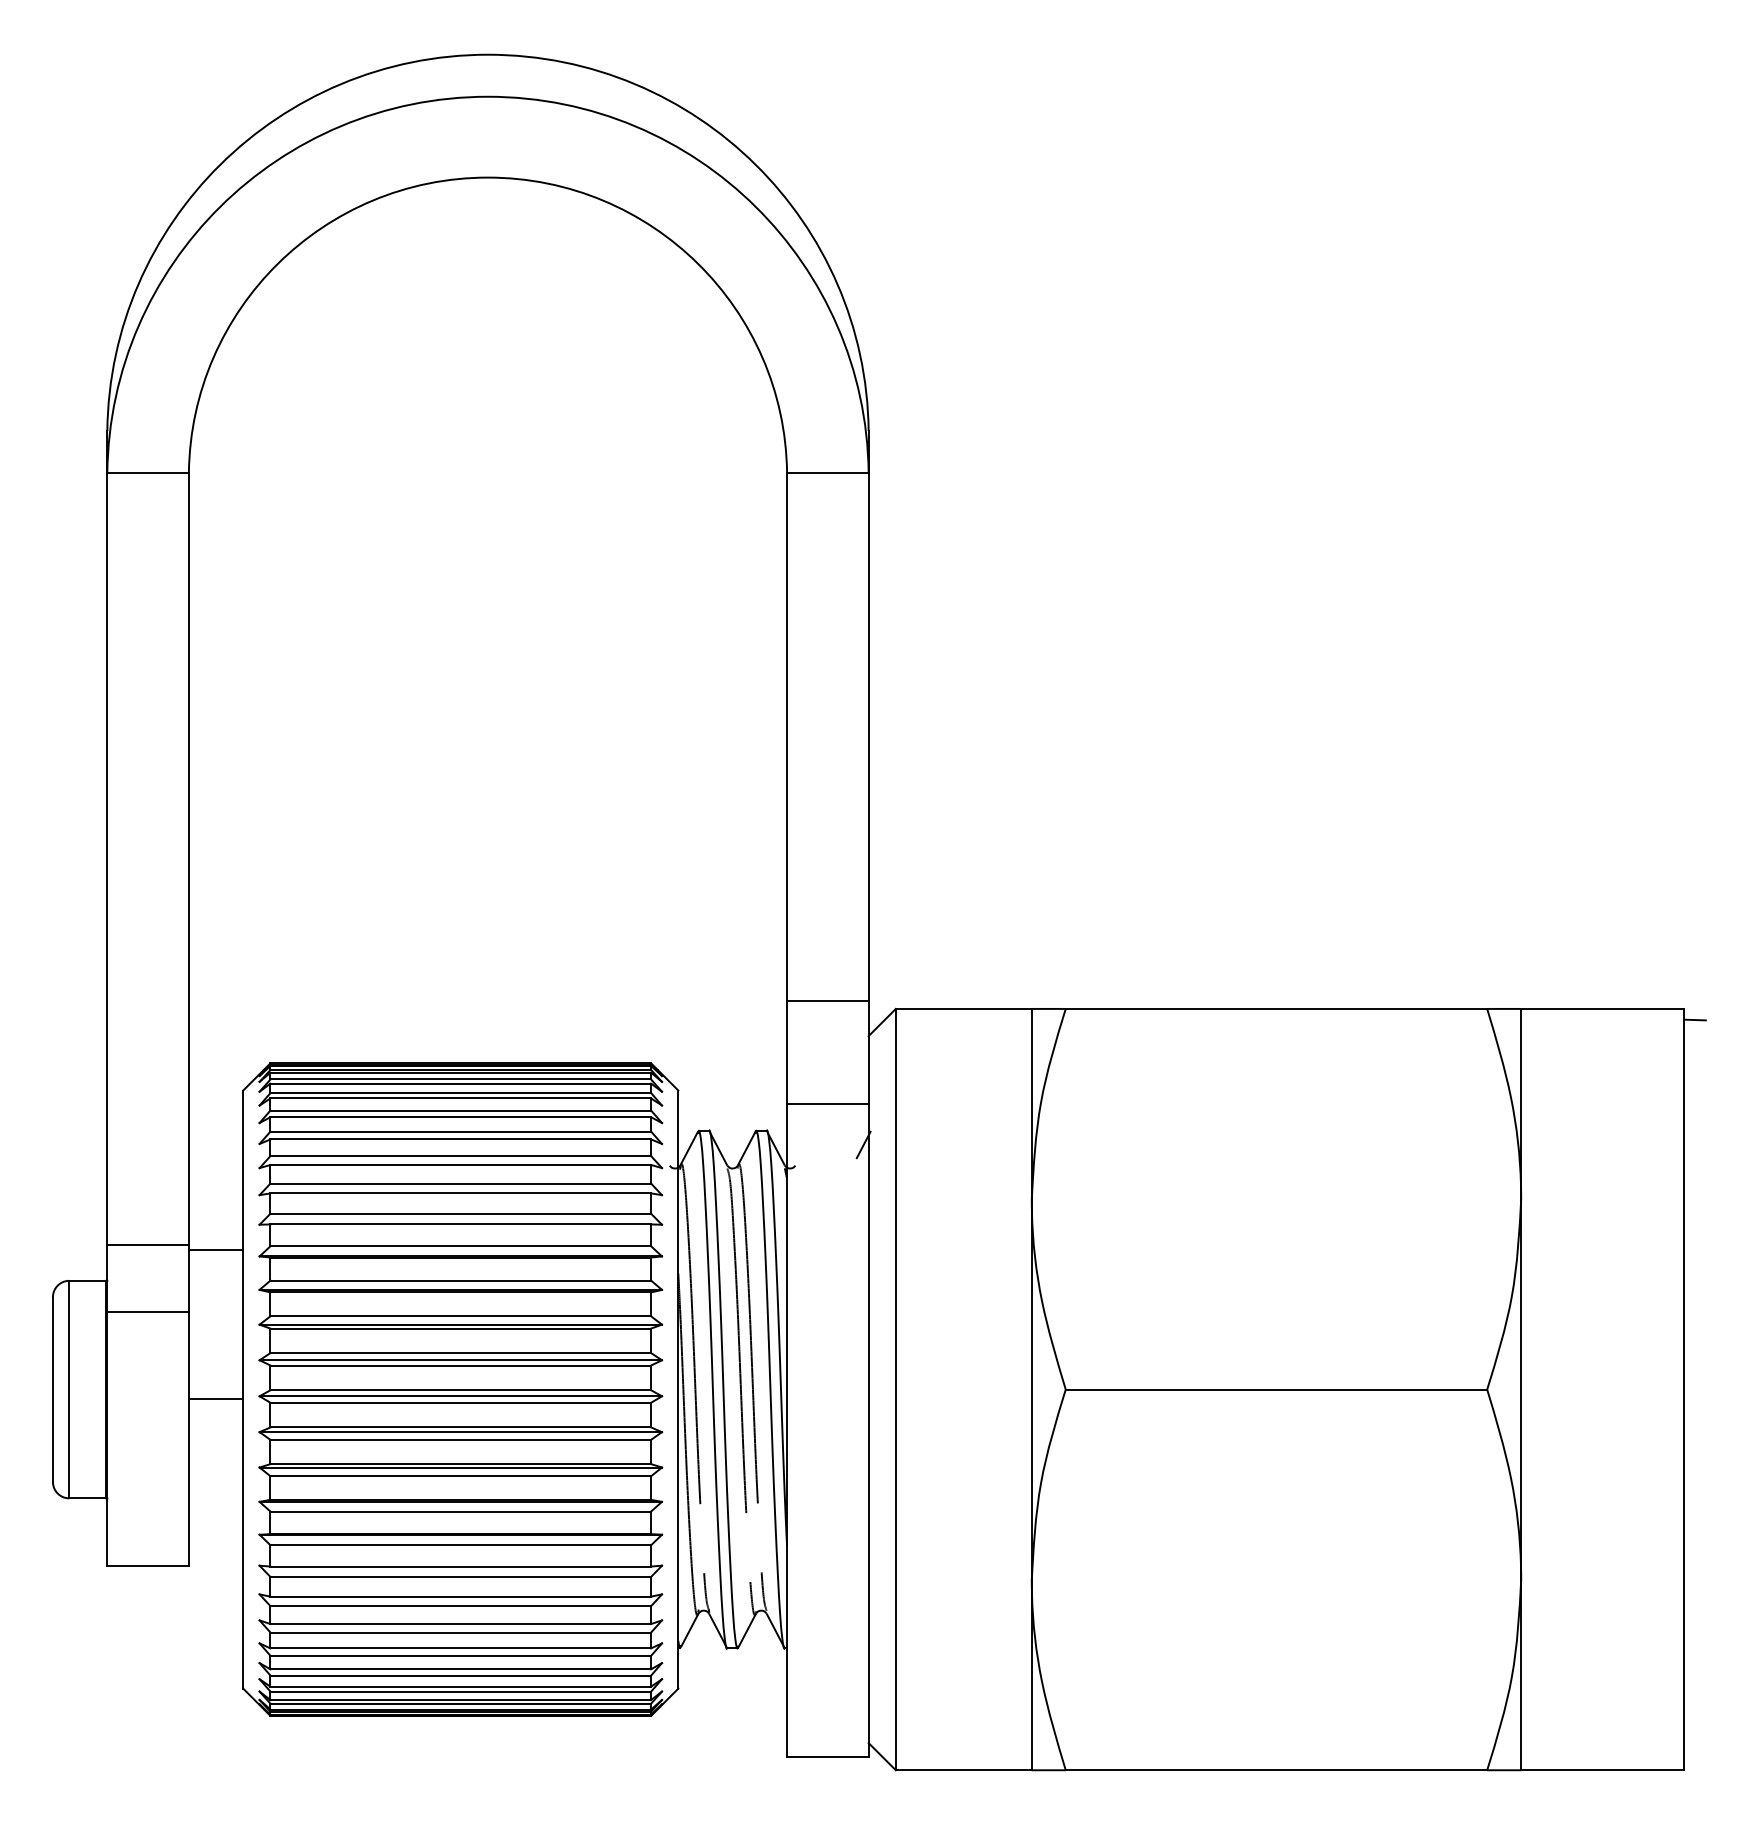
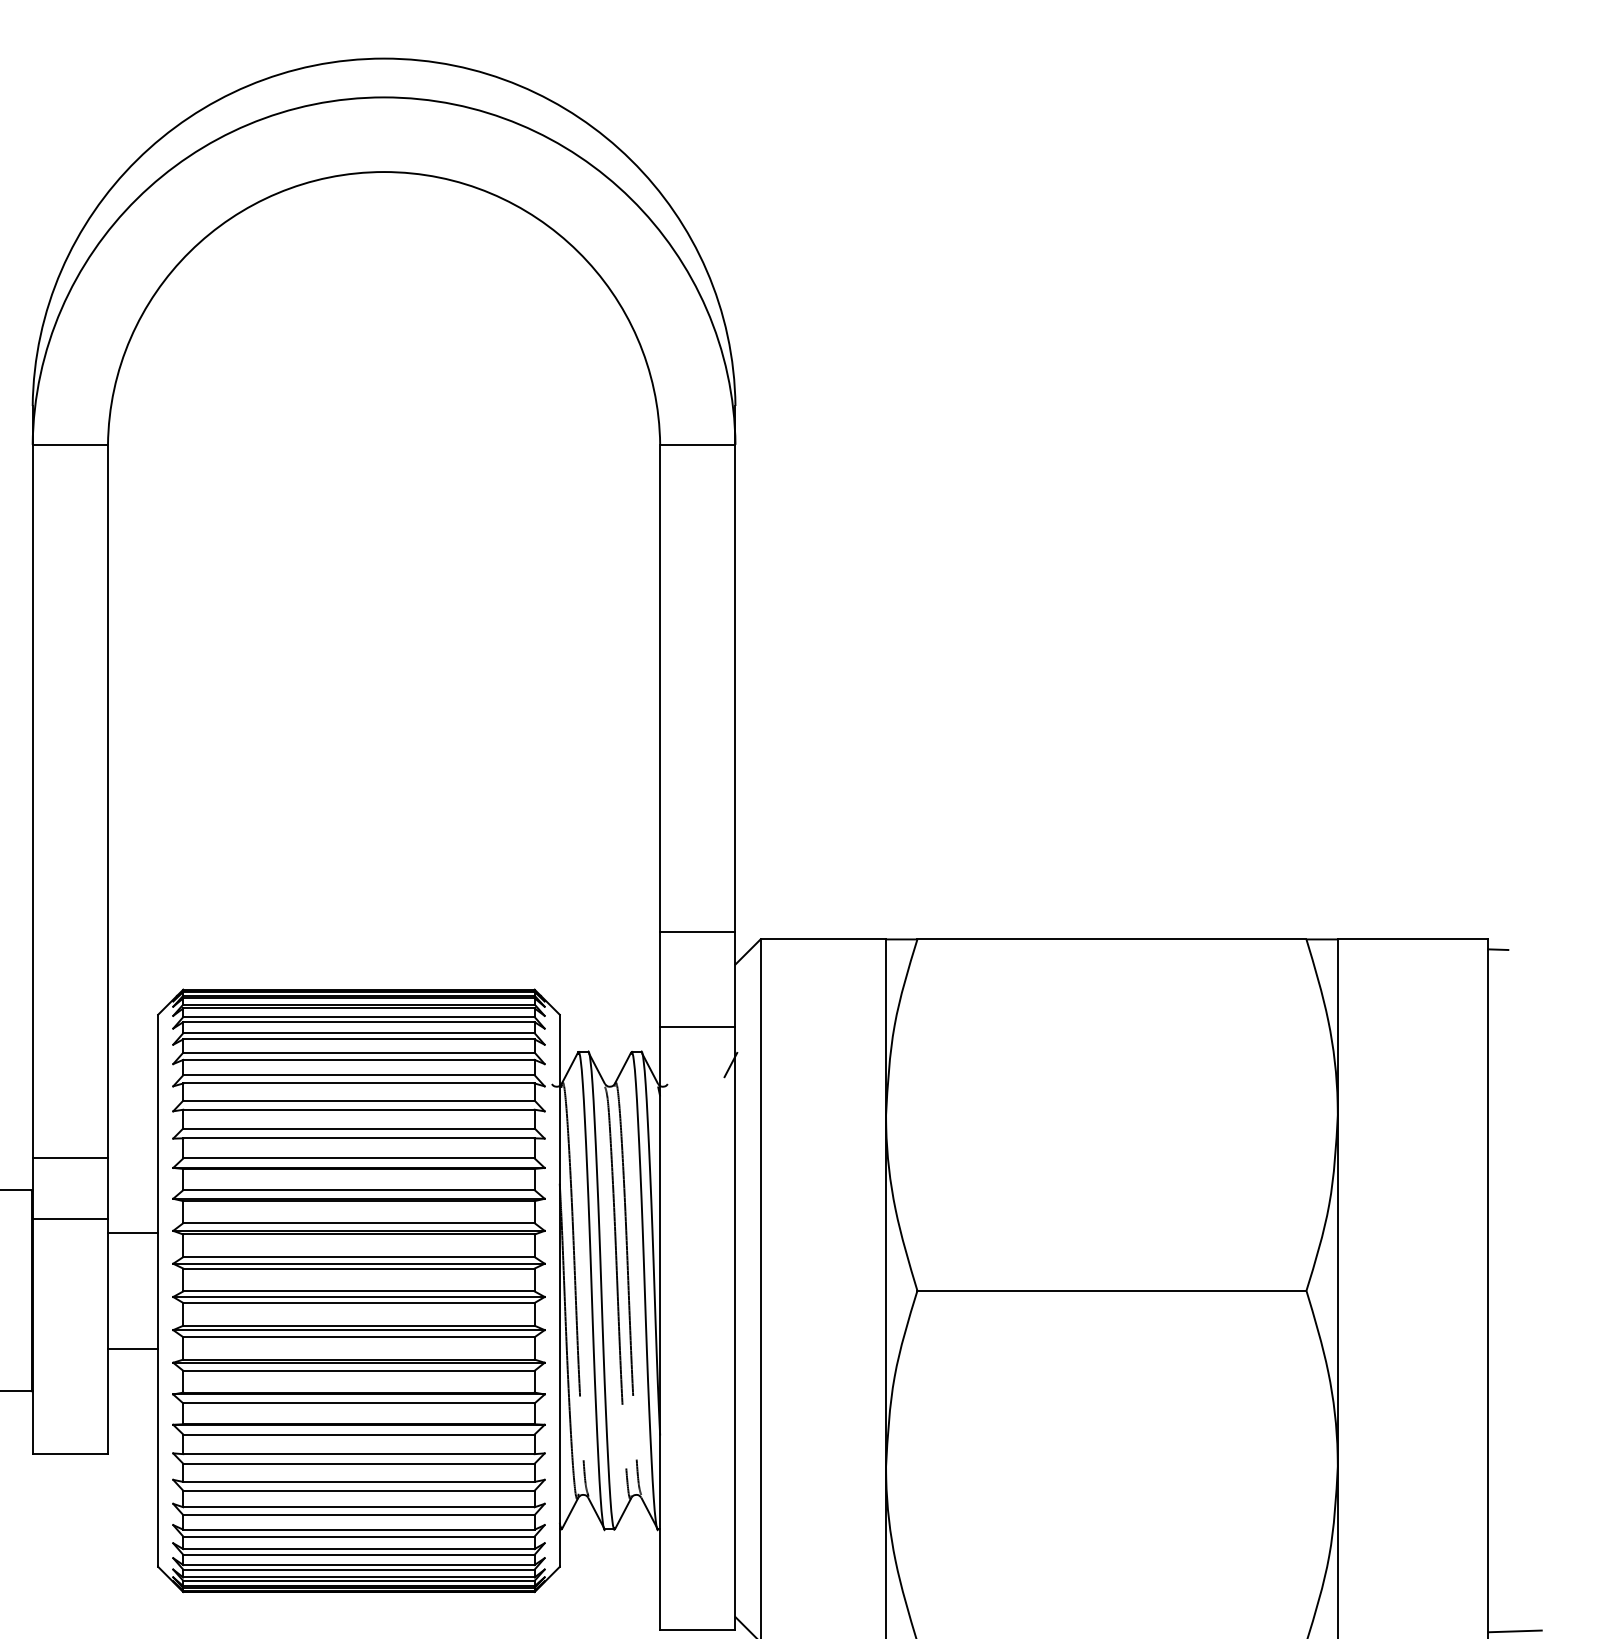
line: (215, 1250) -> (132, 1233), moved
line: (215, 1399) -> (132, 1348), moved
line: (1713, 1758) -> (1515, 1631), added

